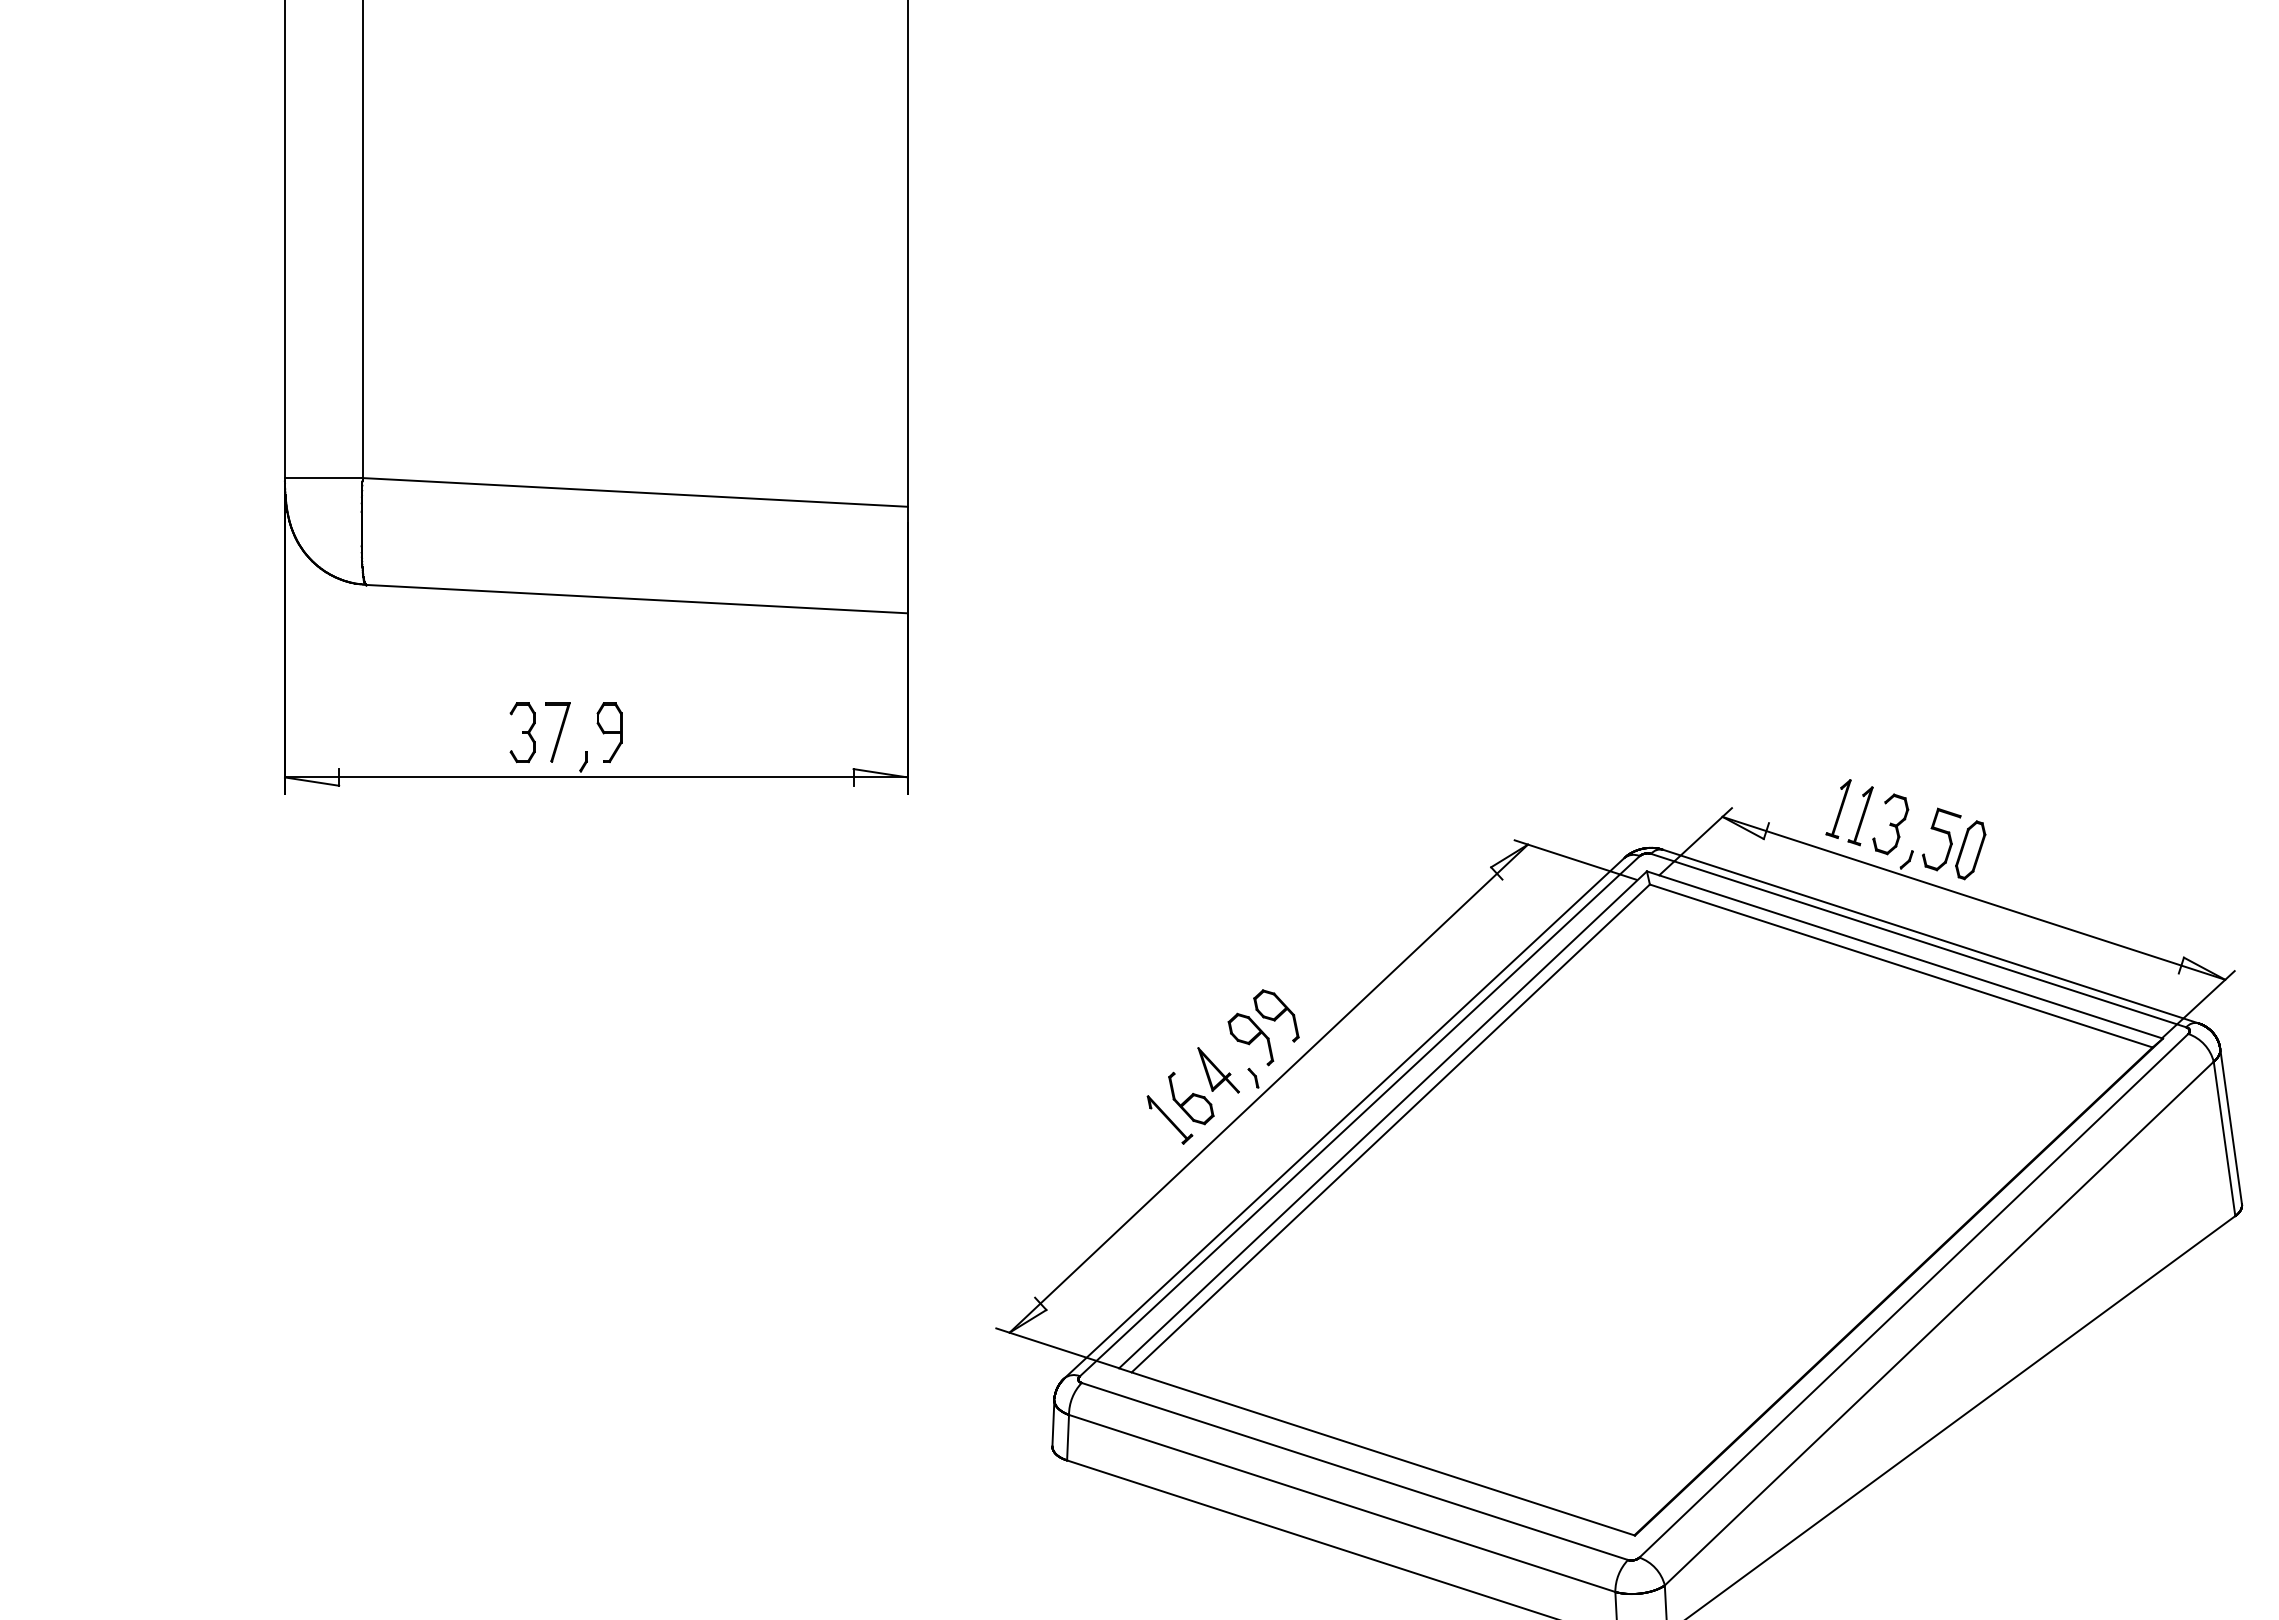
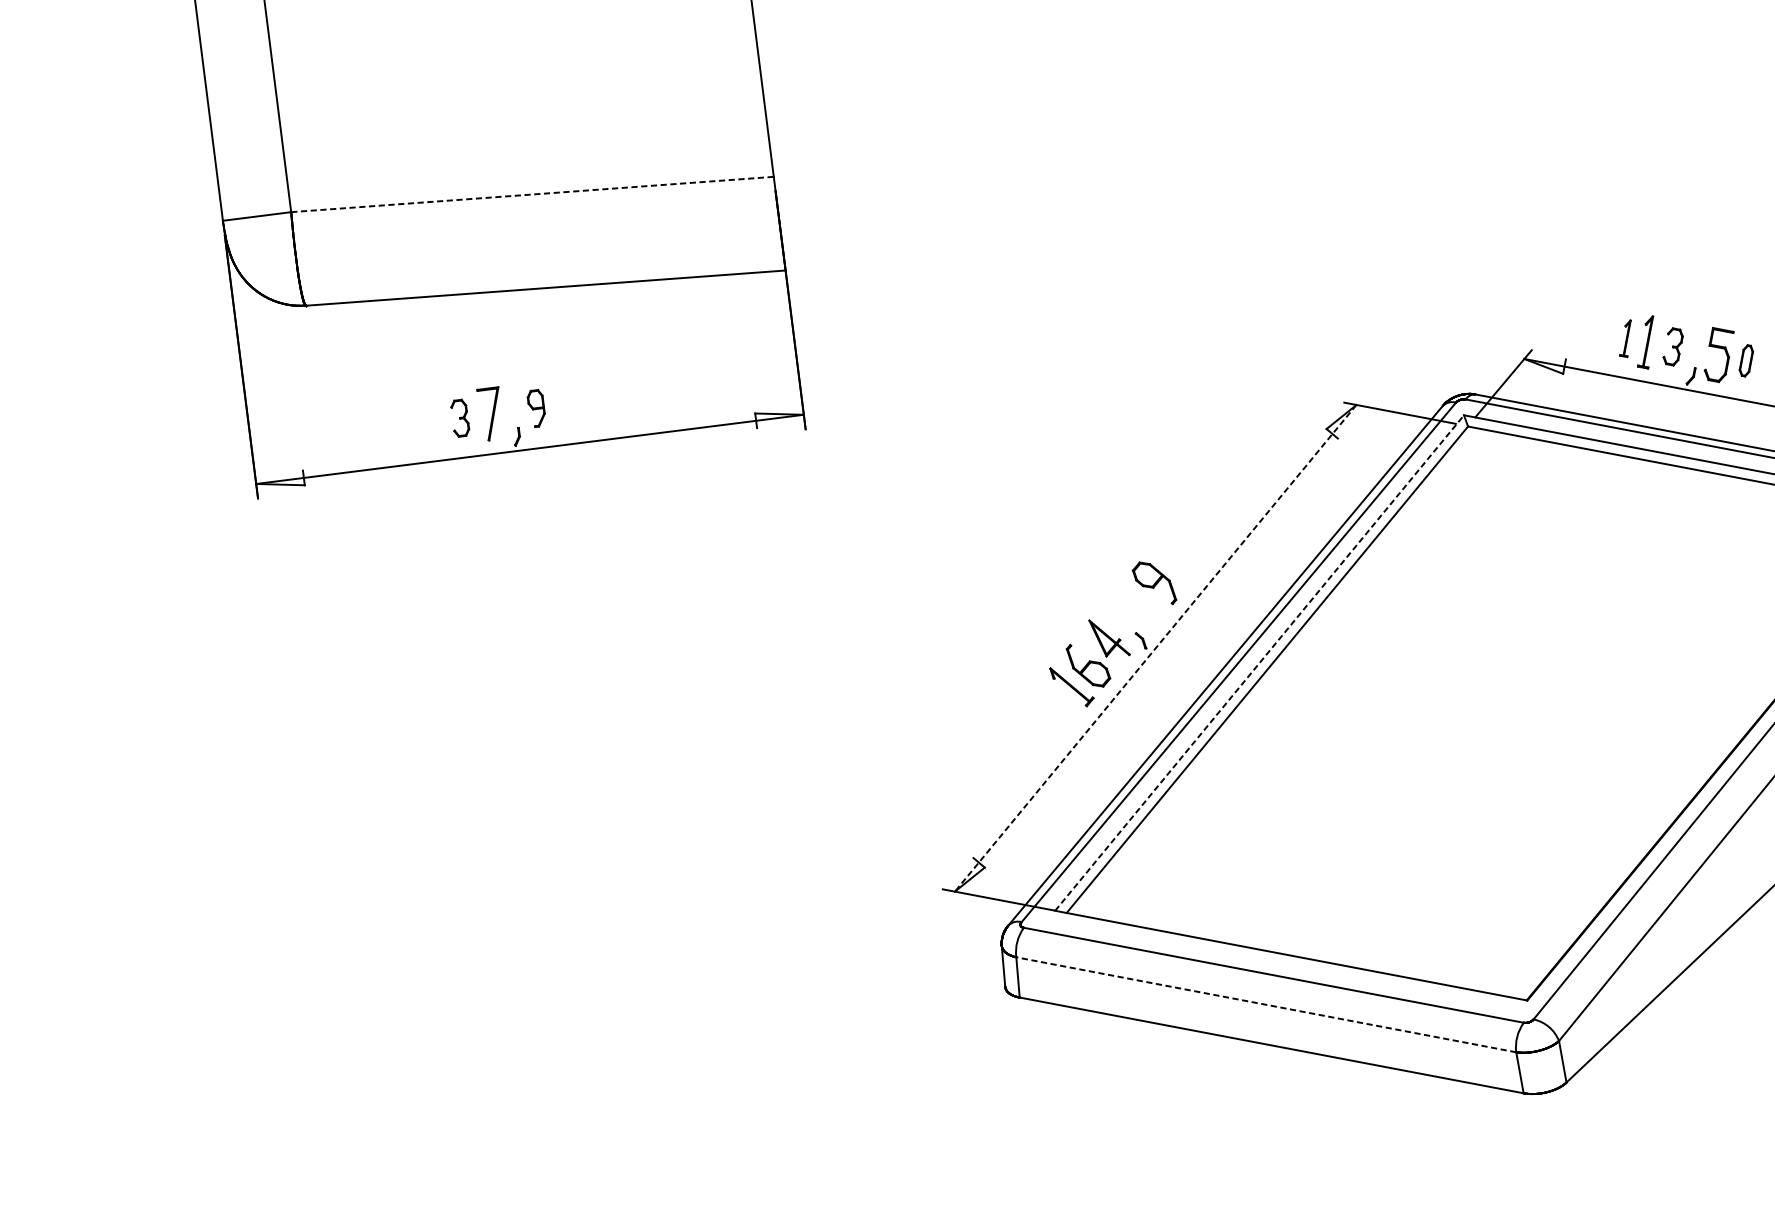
line: (635, 492) -> (532, 194), solid -> dashed
part: (522, 732) -> (460, 418), size x0.7
part: (609, 732) -> (536, 408), size x0.7
part: (1838, 808) -> (1625, 338), size x0.7
part: (1890, 824) -> (1672, 347), size x0.7
part: (1970, 850) -> (1746, 361), size x0.6
part: (1250, 1039) -> (1134, 607), removed
line: (1268, 1089) -> (1155, 649), solid -> dashed
line: (1383, 1119) -> (1259, 662), solid -> dashed
line: (1341, 1503) -> (1265, 1004), solid -> dashed

